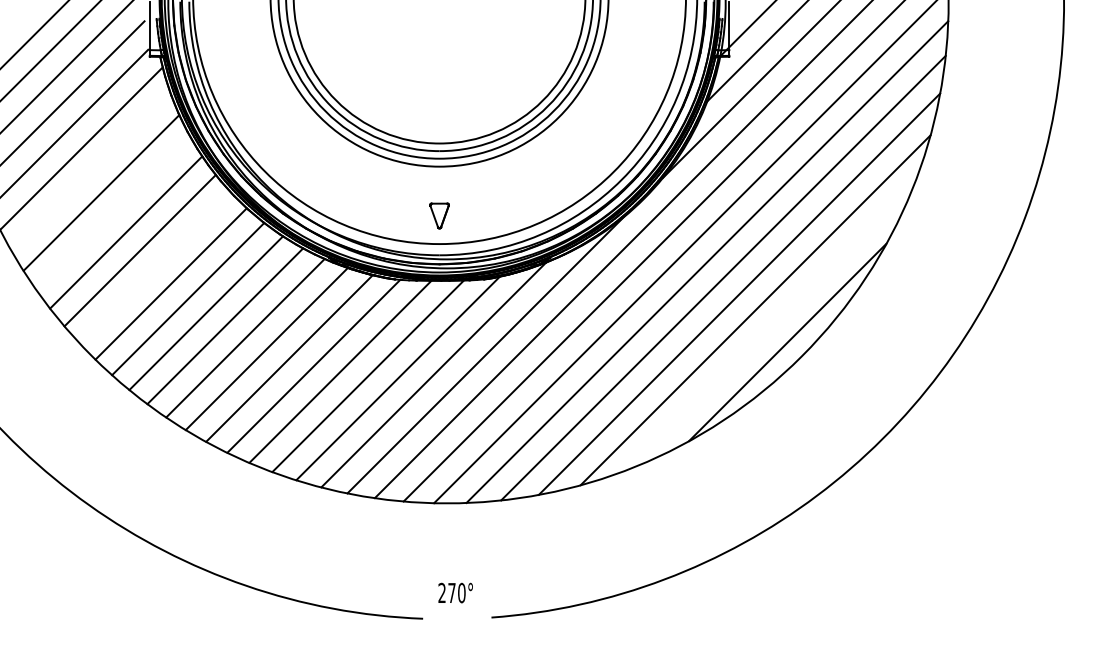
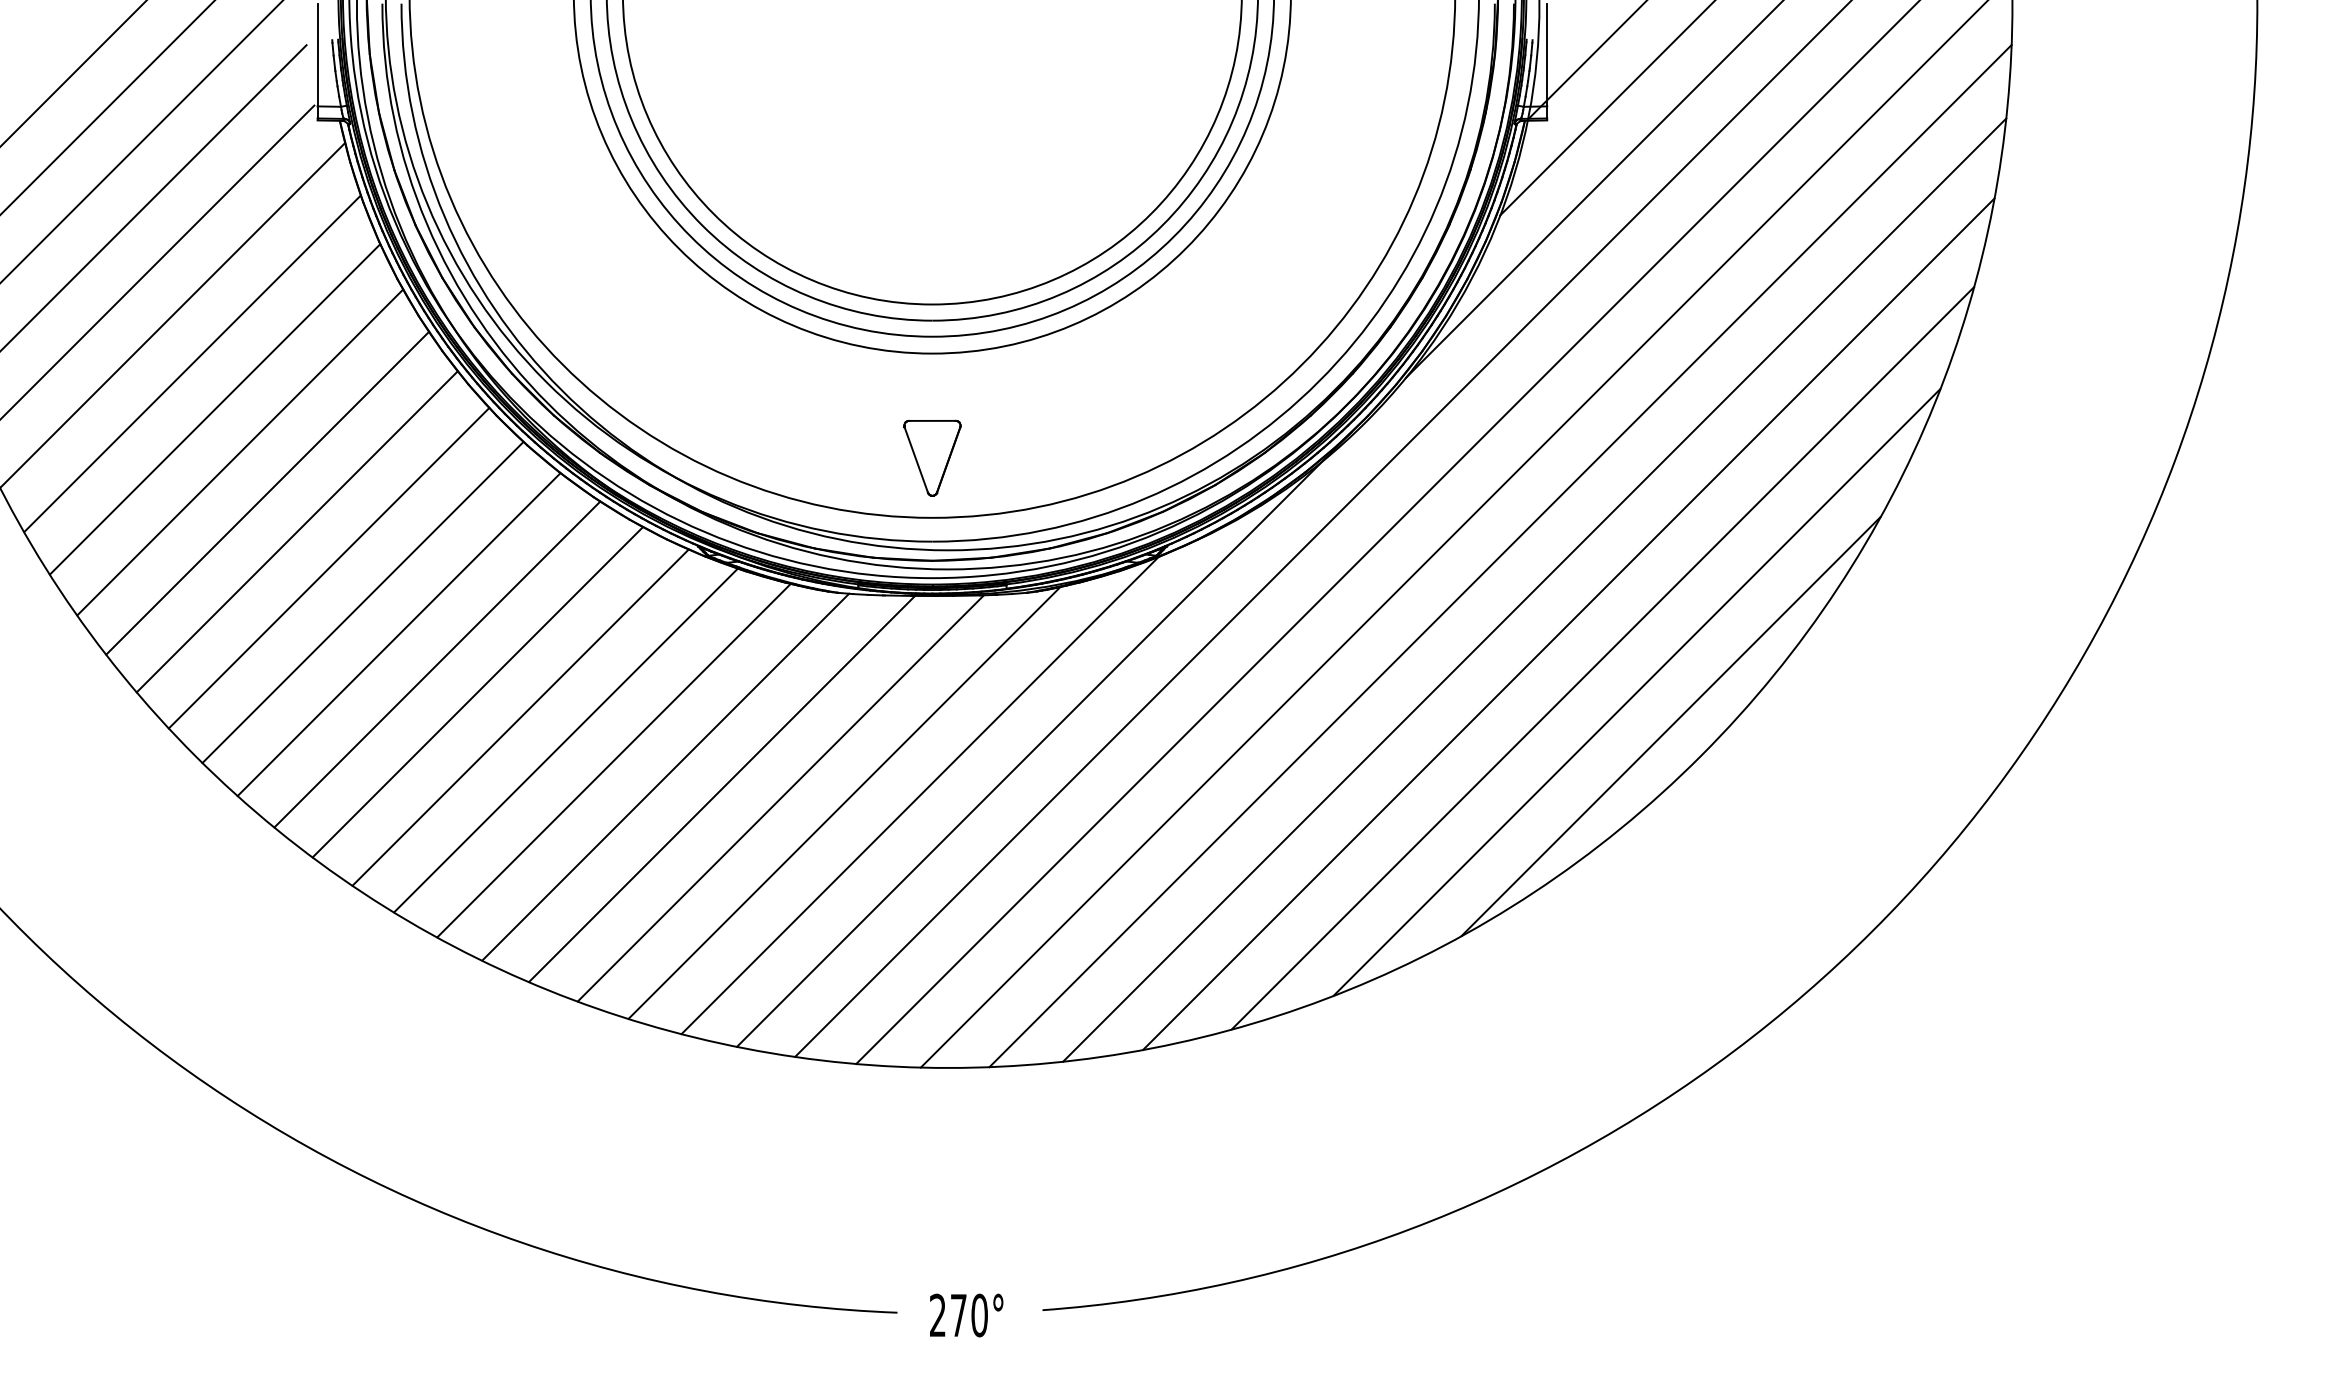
line: (90, 171) -> (191, 363), added
line: (113, 213) -> (240, 452), added
part: (439, 215) -> (932, 457), size x1.43
line: (154, 267) -> (327, 567), added
line: (771, 326) -> (1636, 692), added
text: (455, 592) -> (966, 1314), moved

